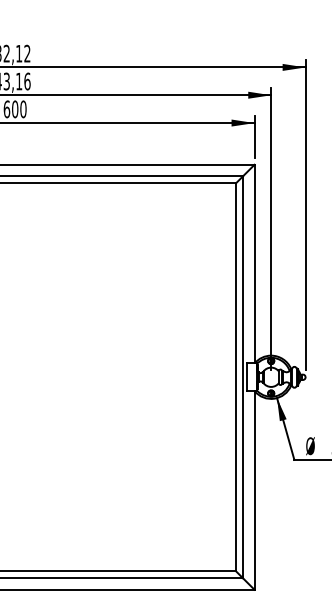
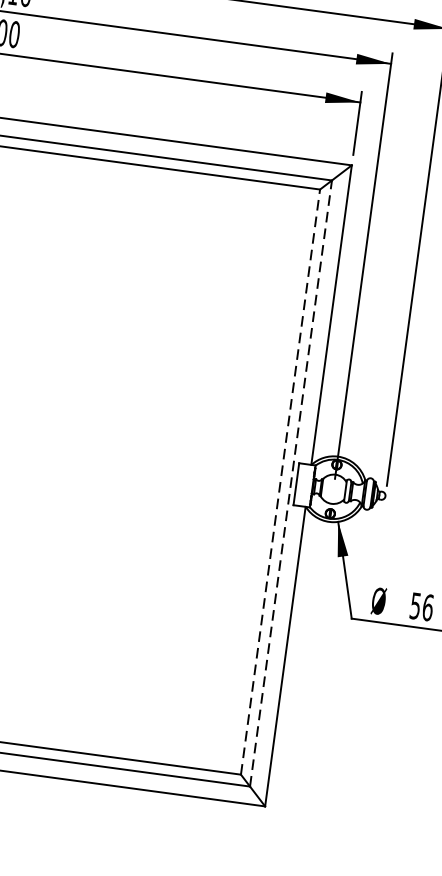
line: (236, 377) -> (281, 482), solid -> dashed
line: (242, 377) -> (290, 483), solid -> dashed

